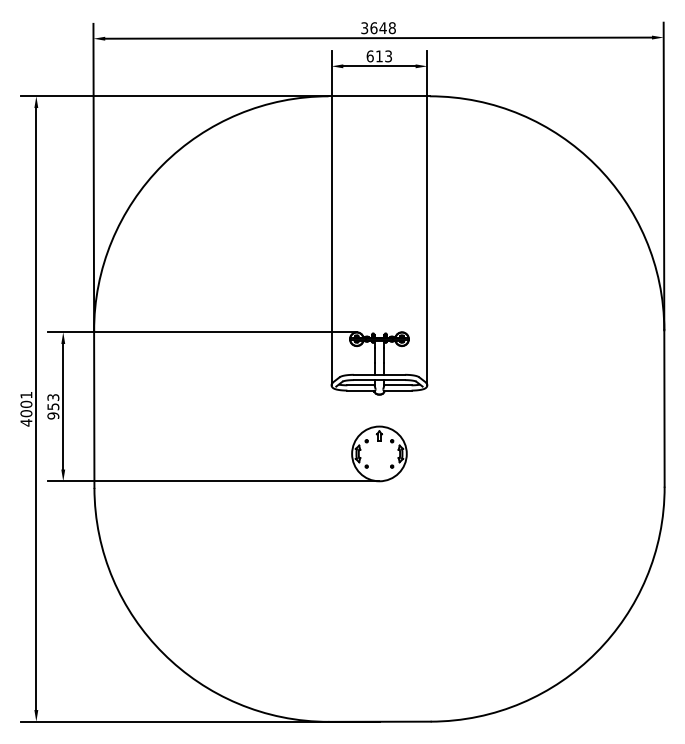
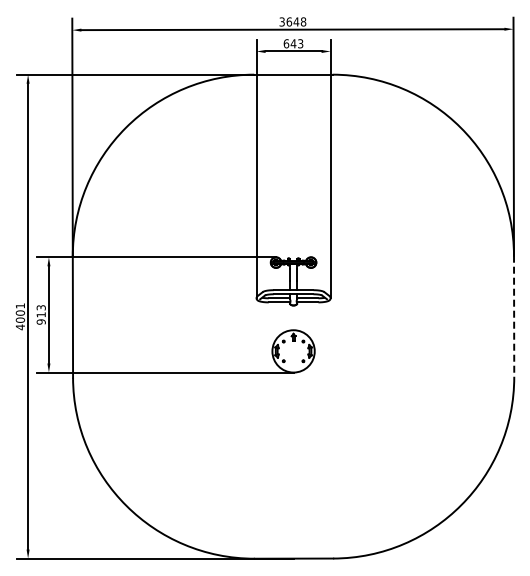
text: (379, 56) -> (293, 43), 613 -> 643
text: (52, 406) -> (40, 314), 953 -> 913
line: (664, 408) -> (514, 316), solid -> dashed

